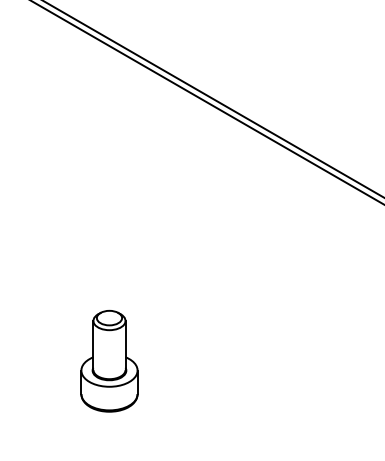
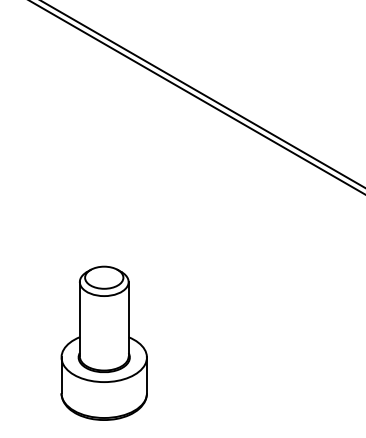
part: (108, 360) -> (103, 342), size x1.6

